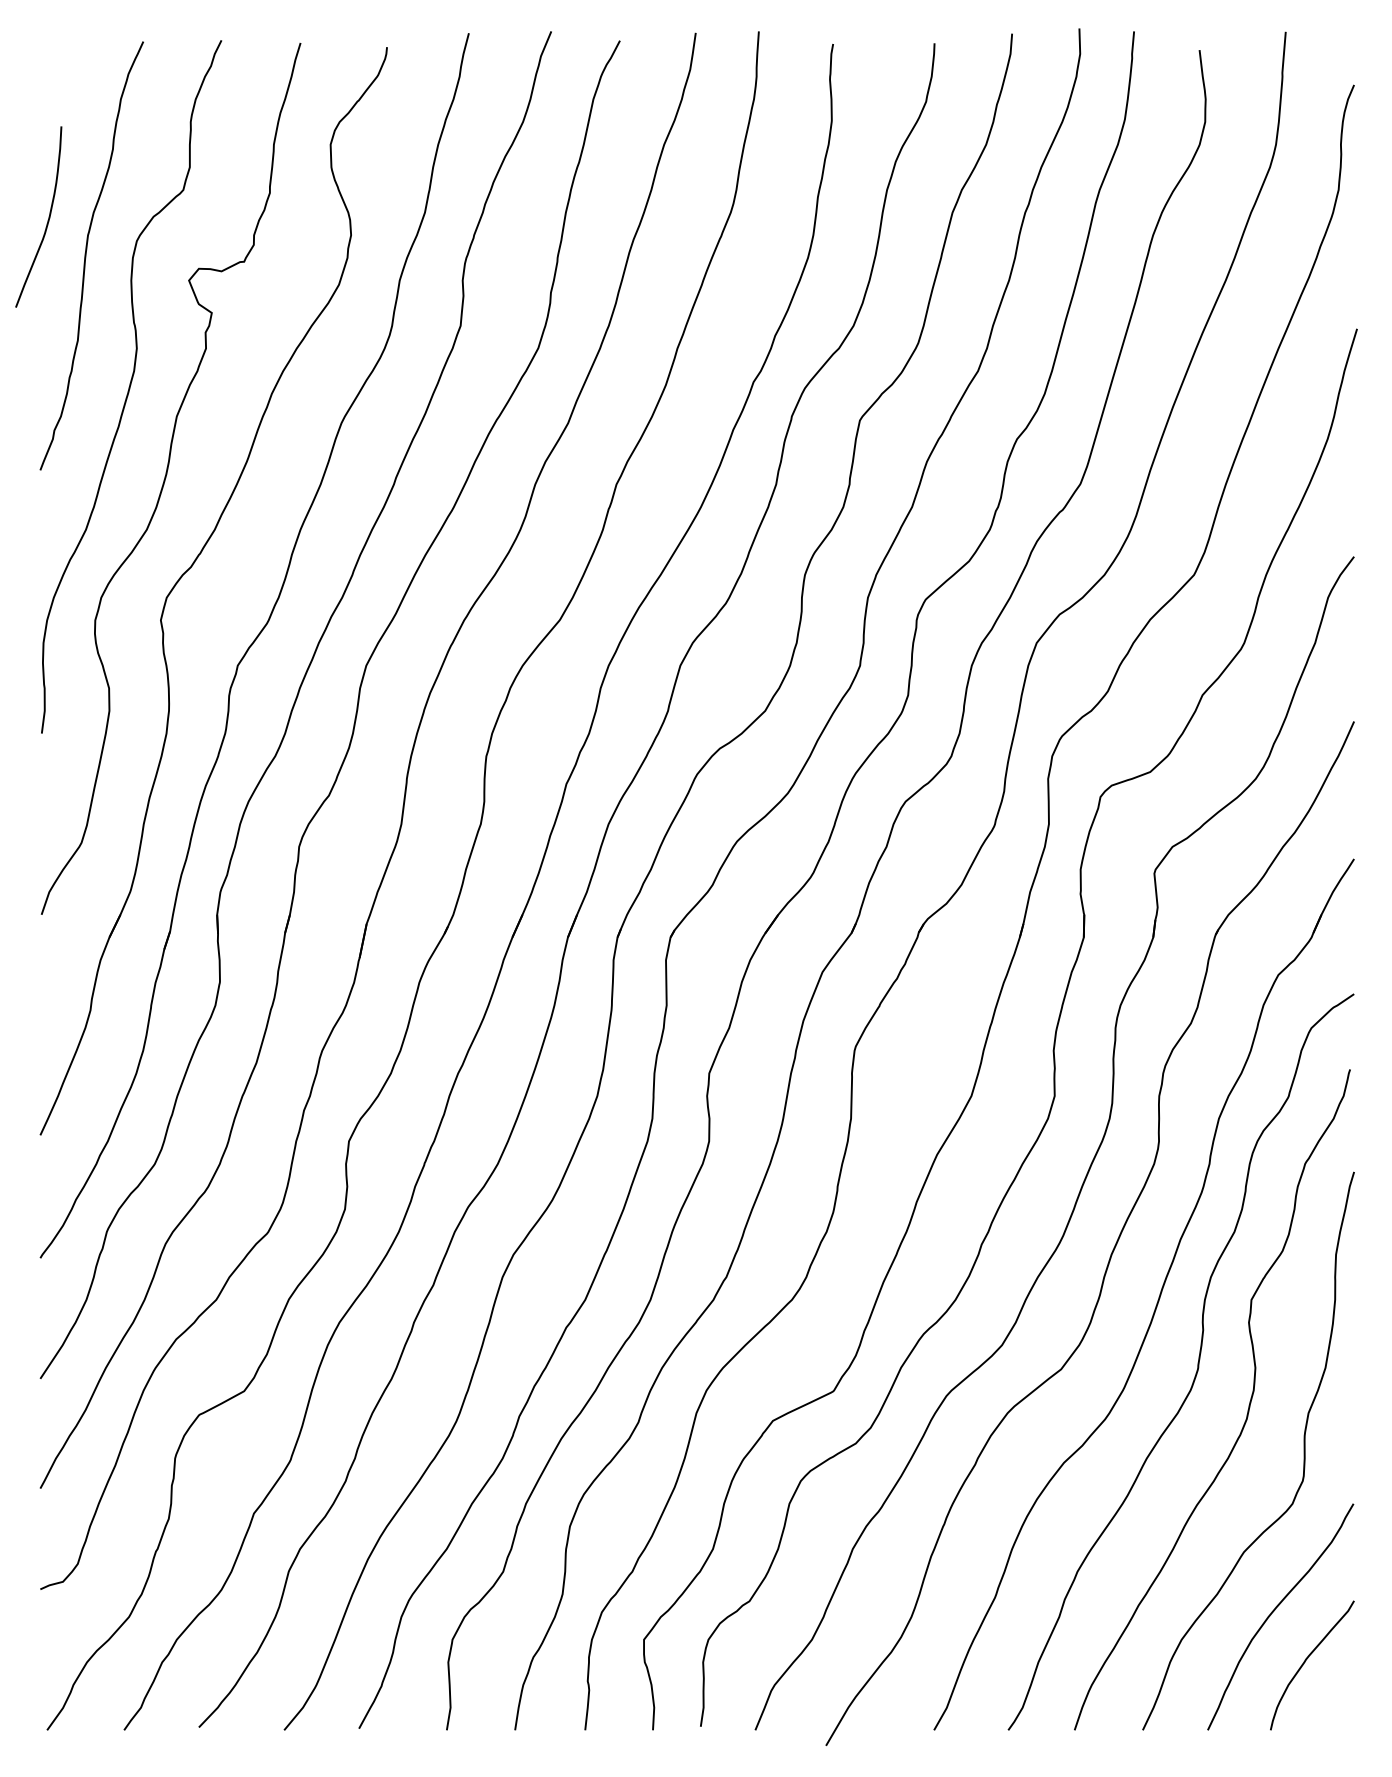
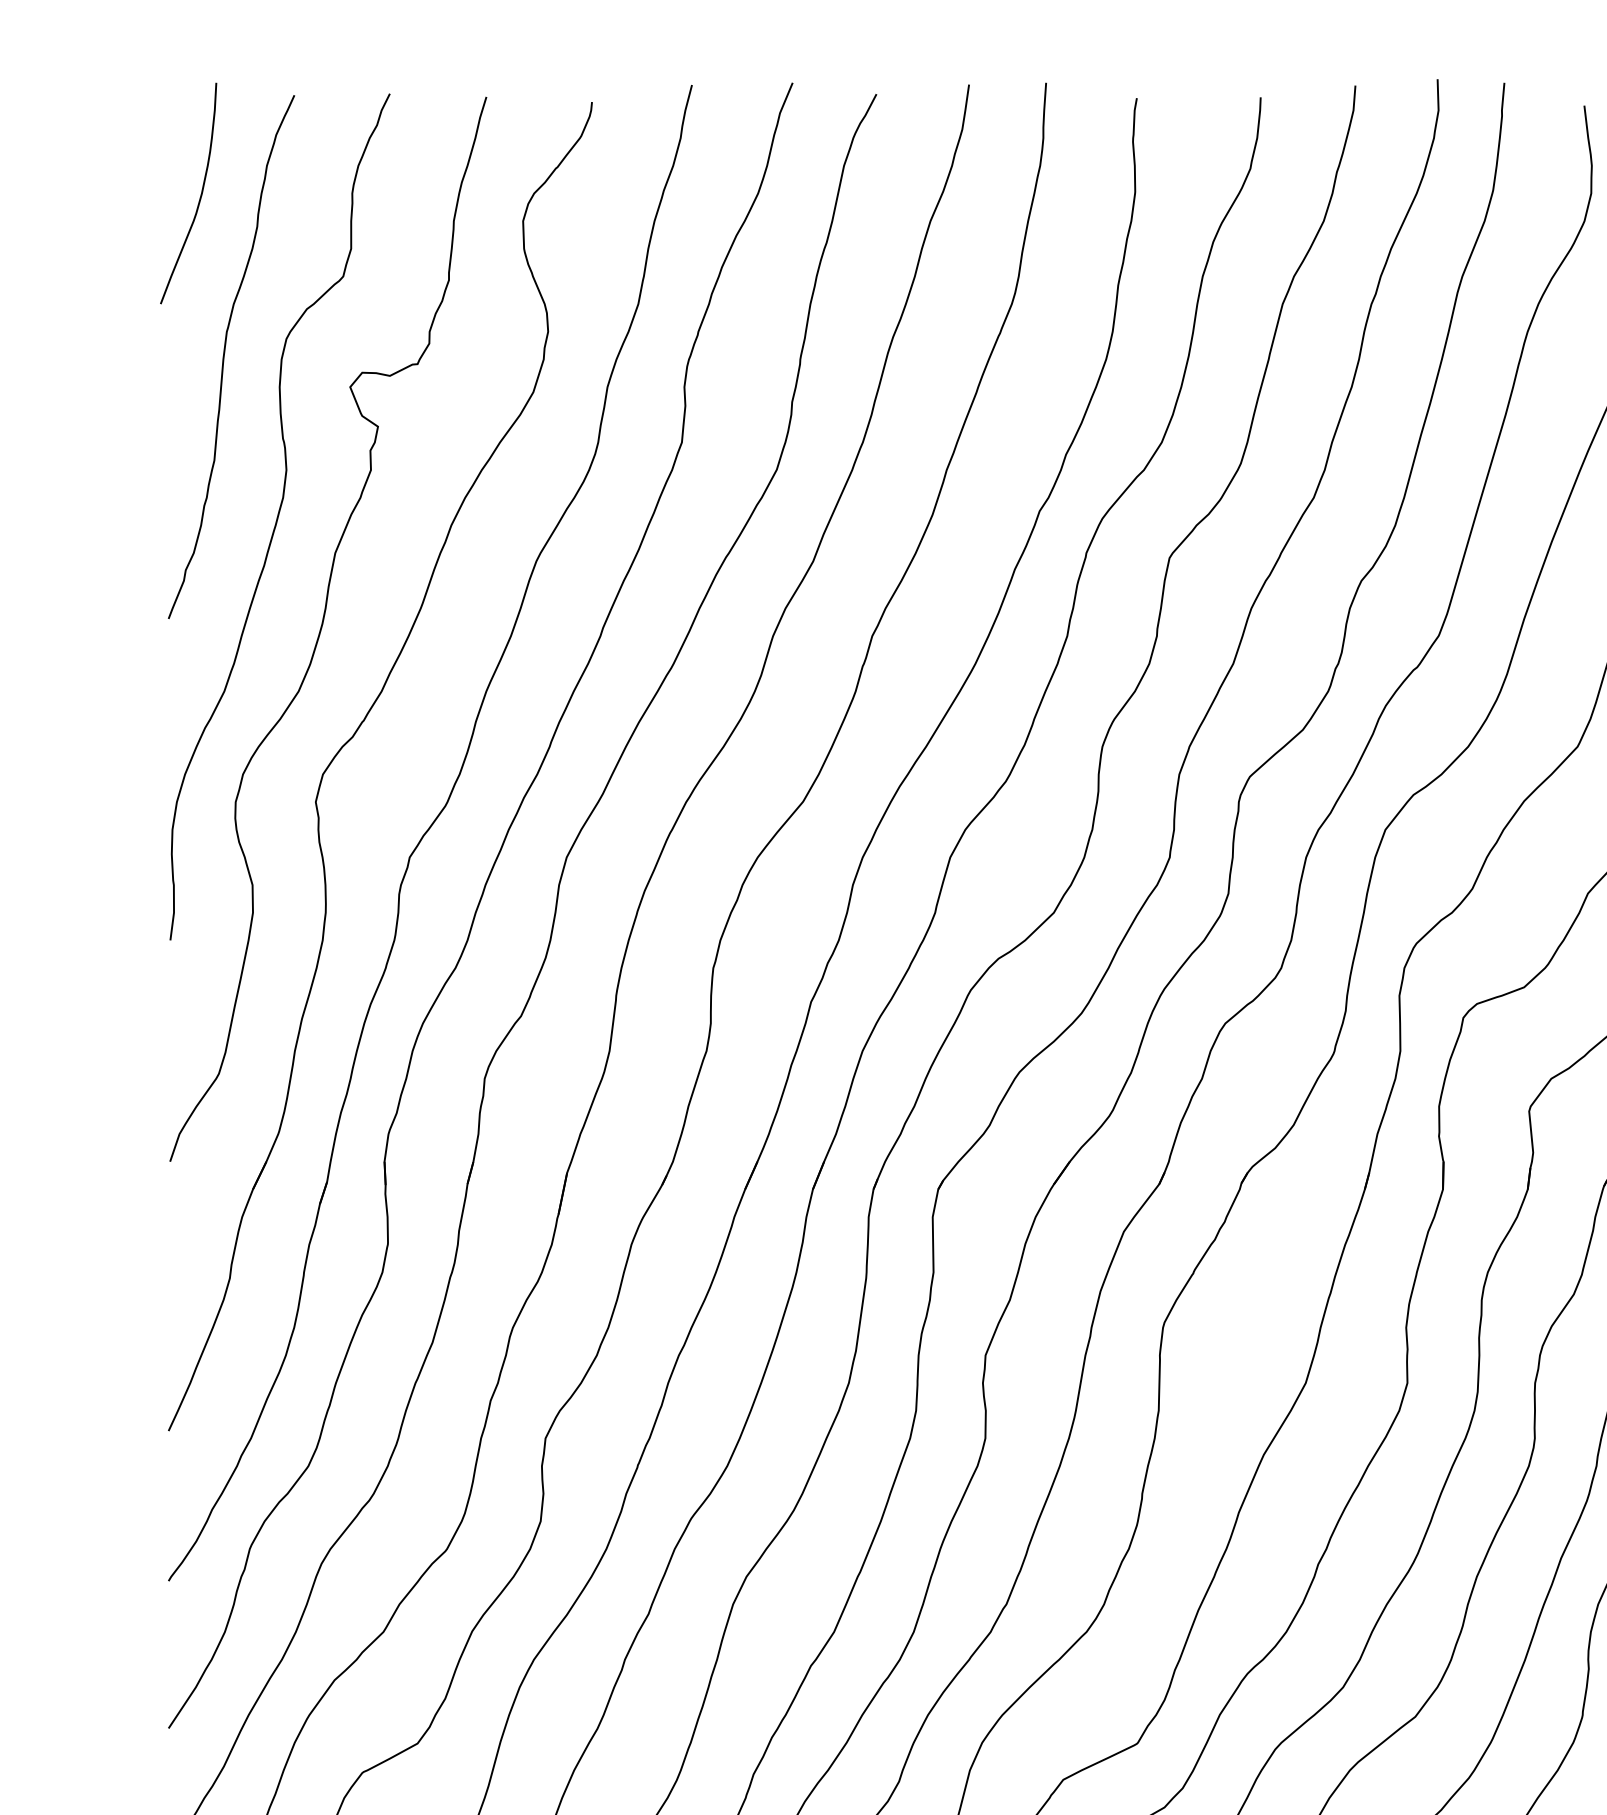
curve: (47, 220) -> (199, 197), moved

